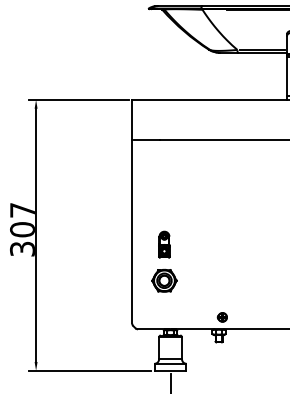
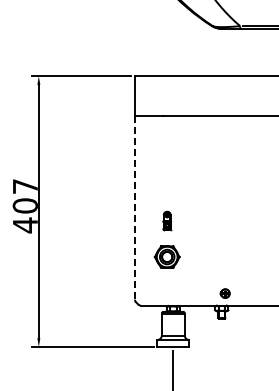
line: (132, 231) -> (135, 207), solid -> dashed
part: (164, 244) -> (167, 220), size x0.7
text: (22, 249) -> (25, 225), 307 -> 407

